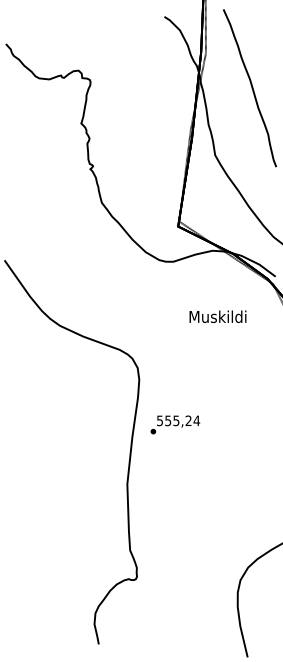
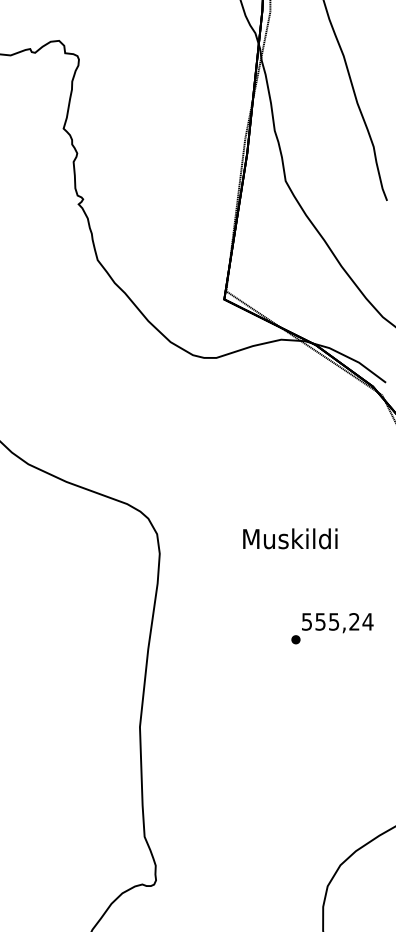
text: (217, 316) -> (289, 538), moved
text: (175, 424) -> (332, 627), moved

